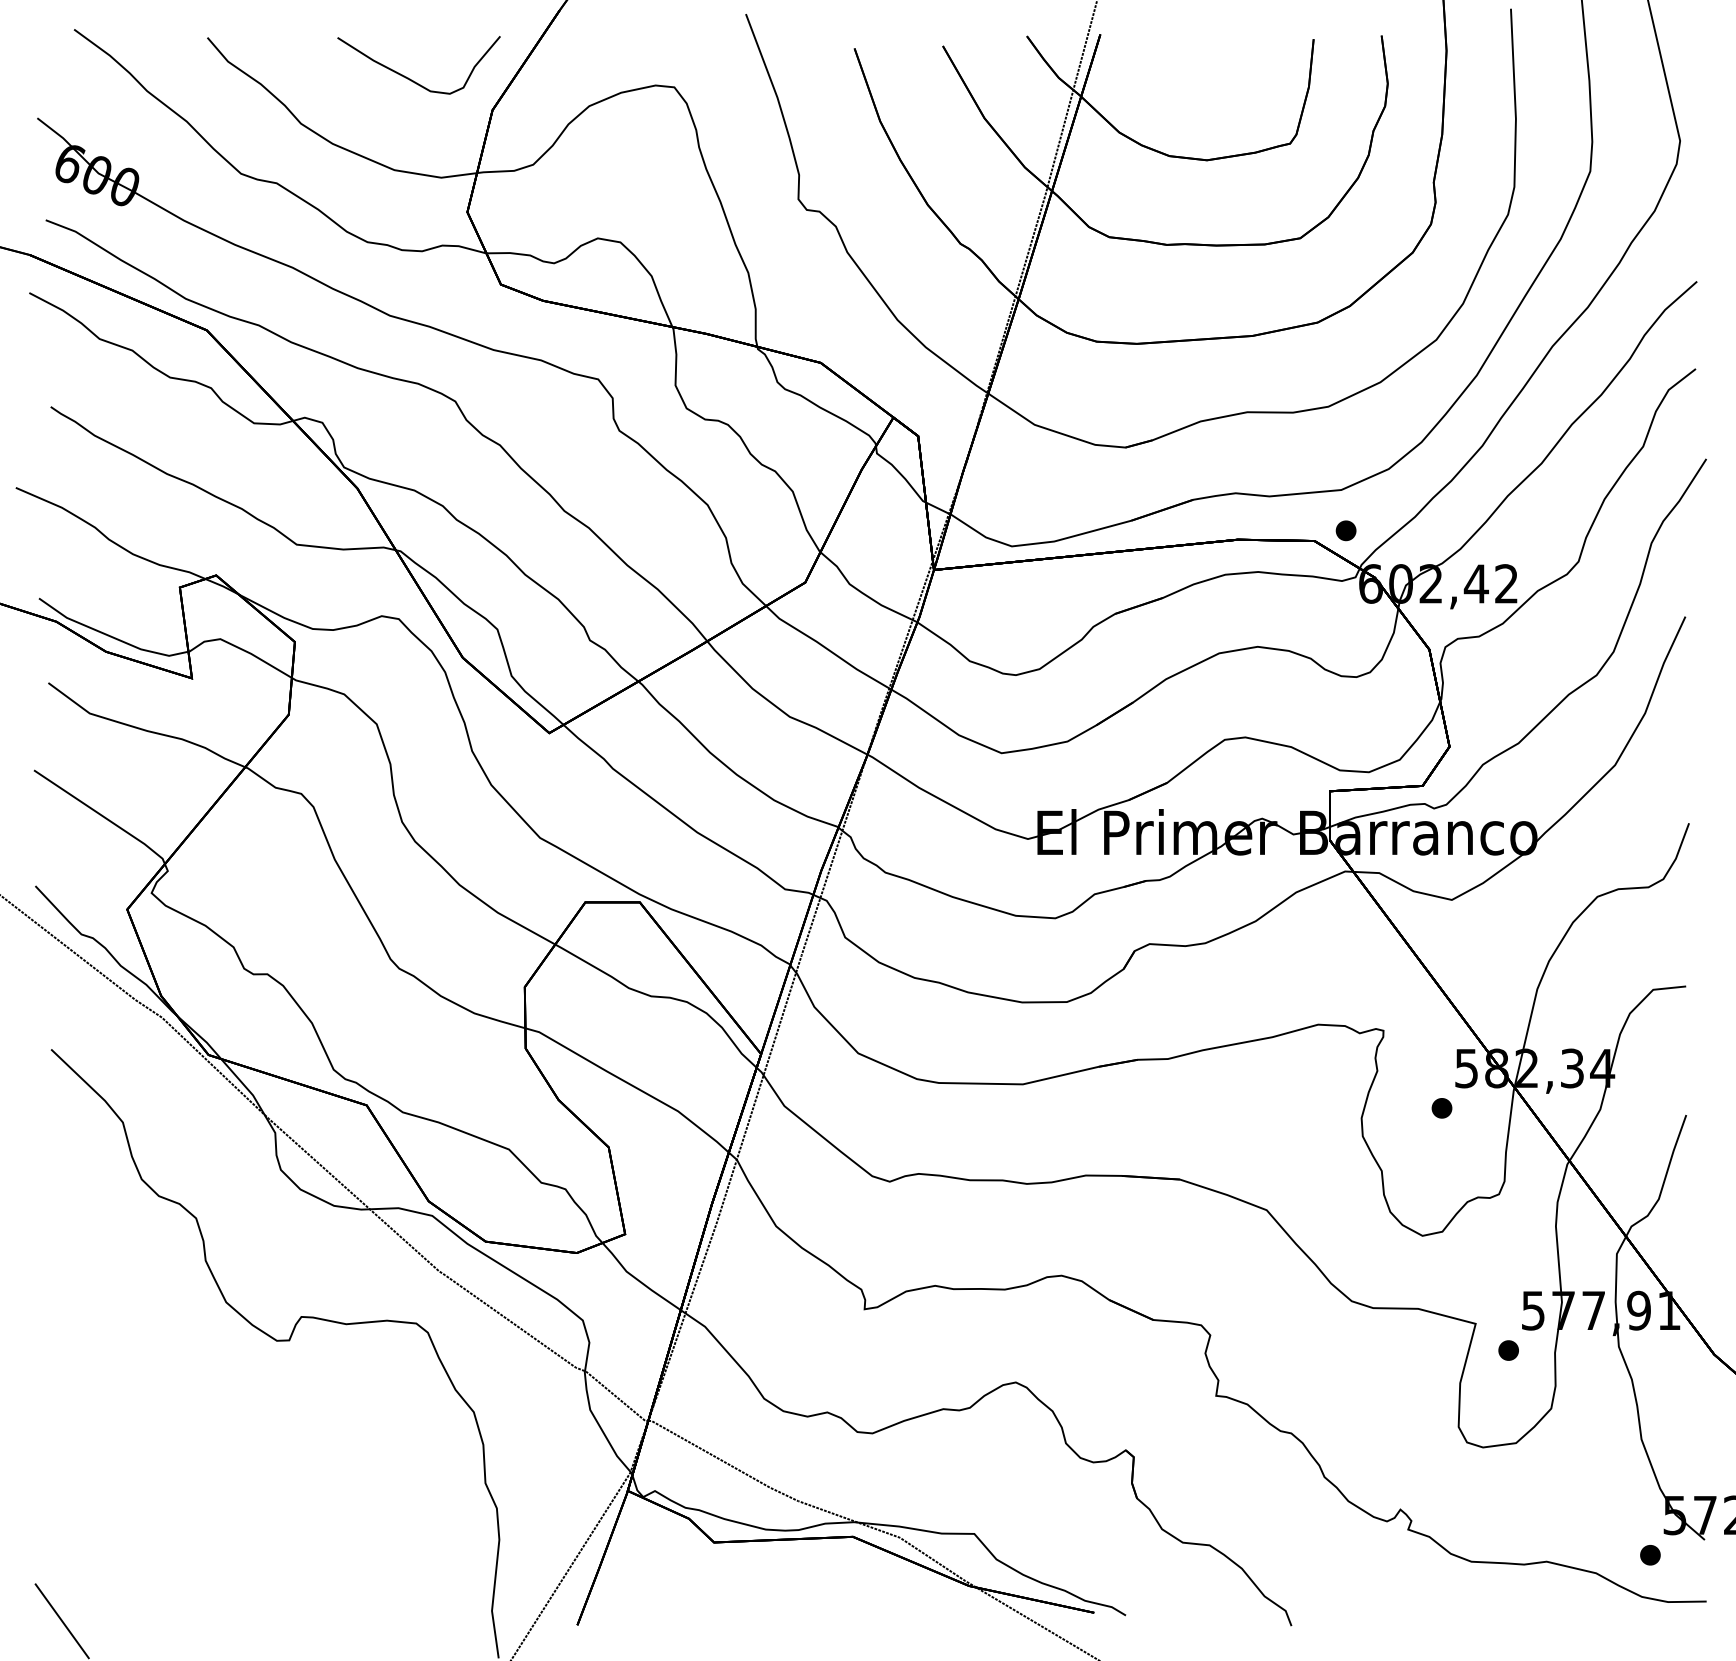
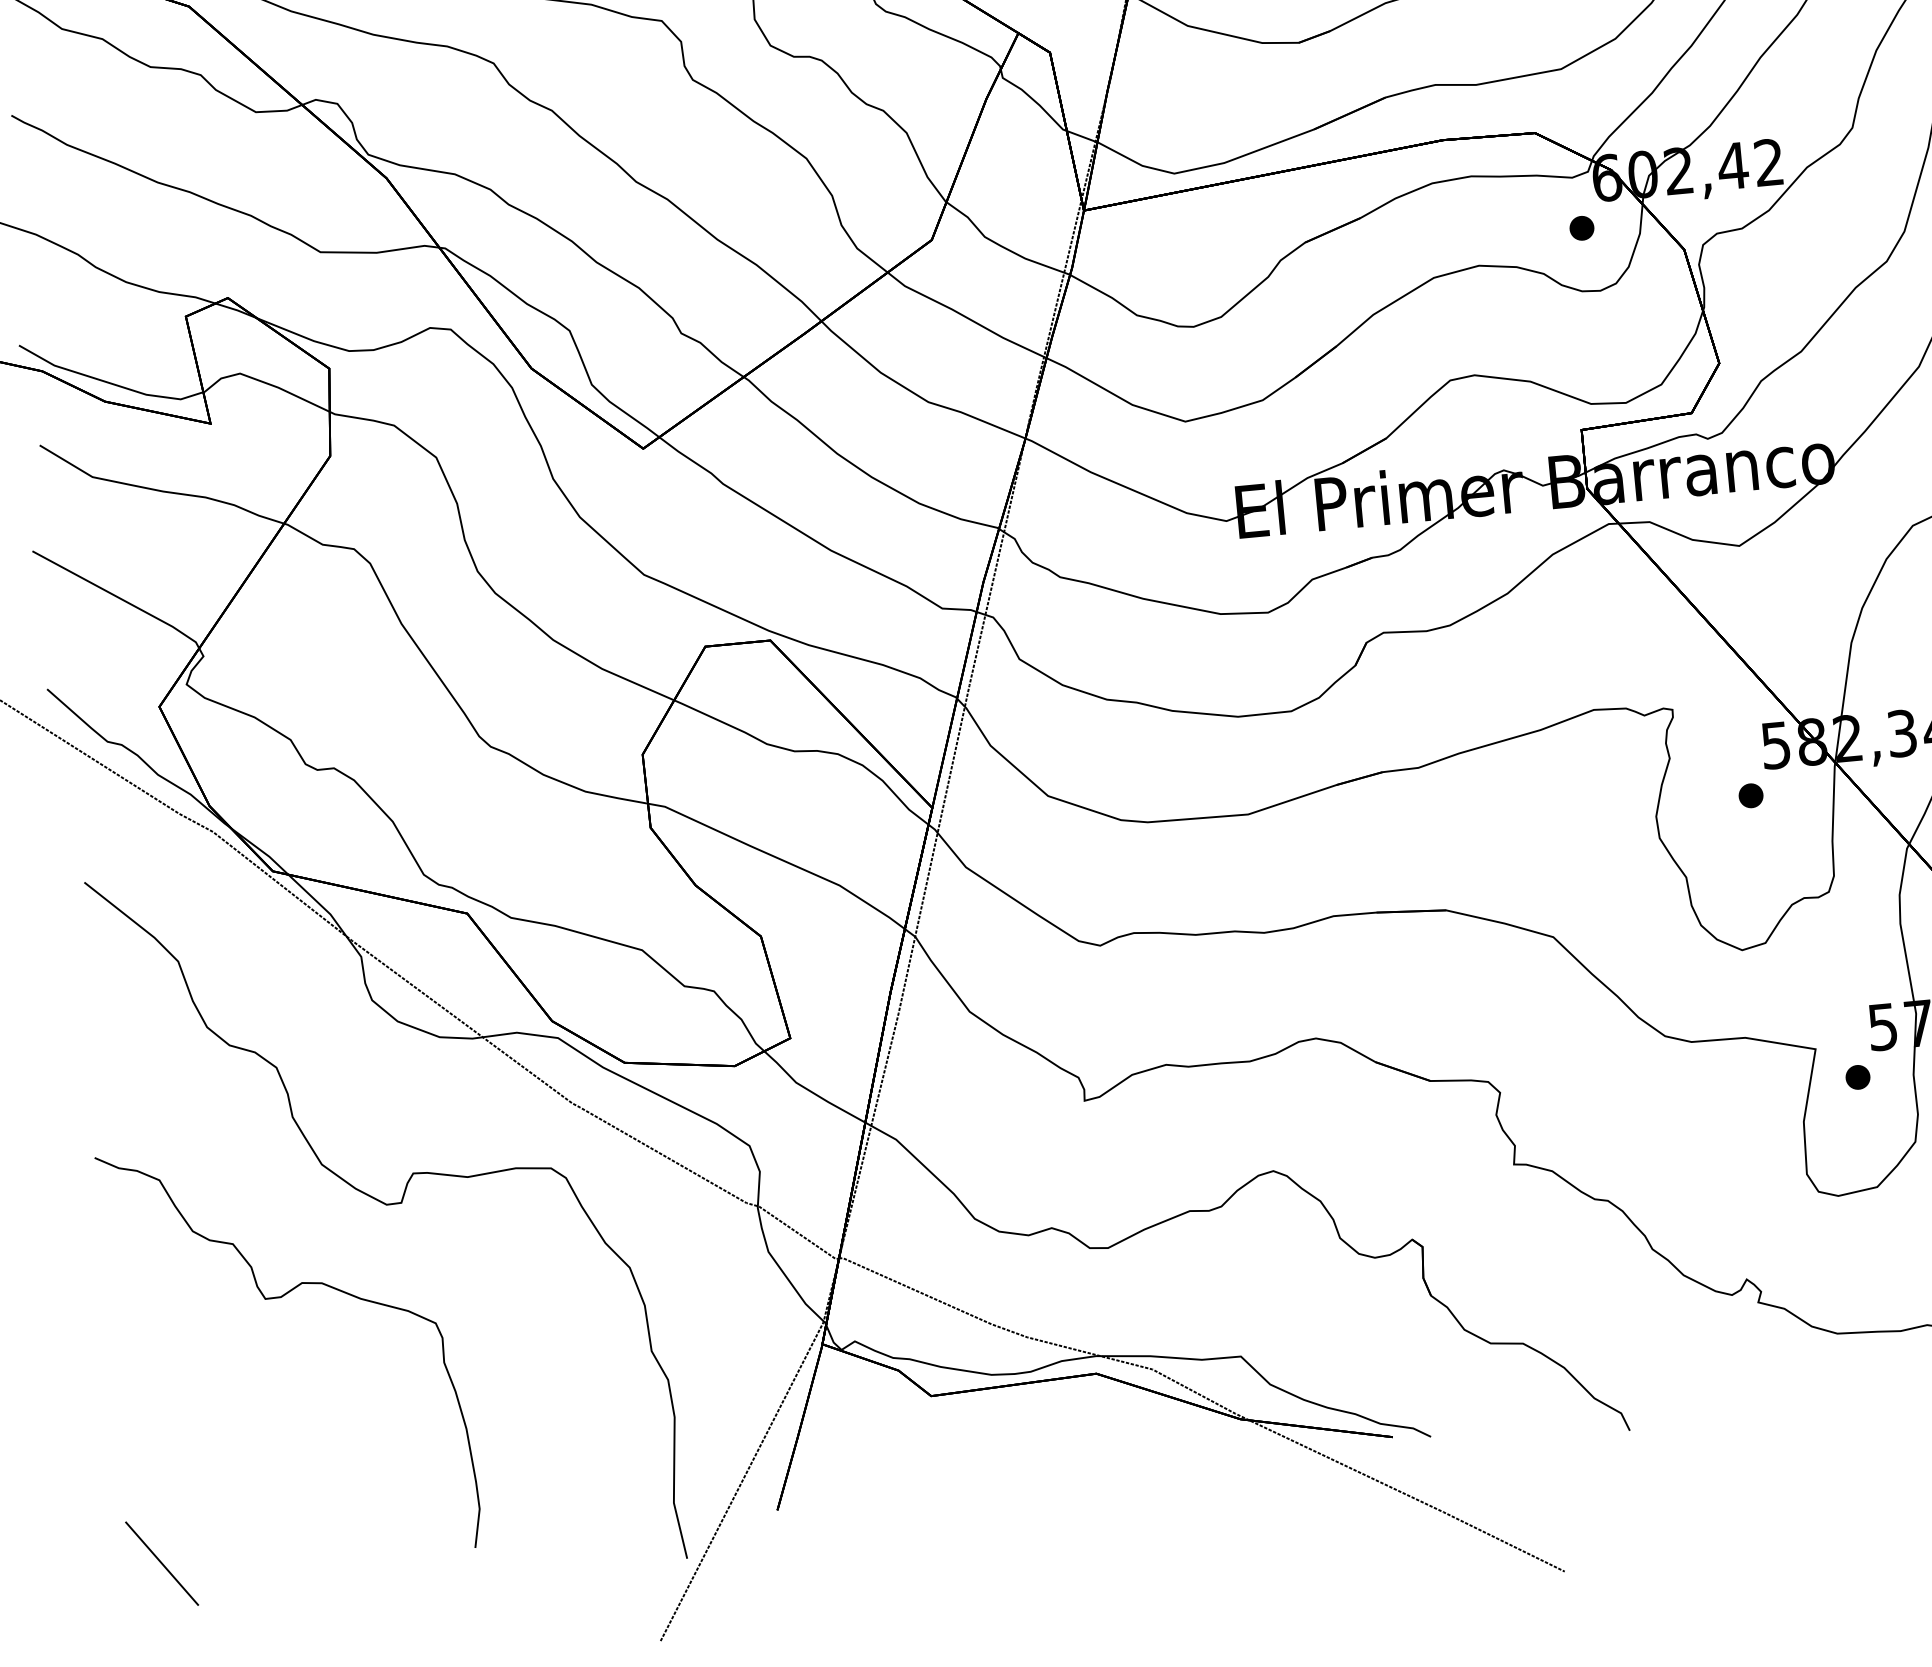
part: (1345, 530) -> (1581, 228), moved
part: (181, 1410) -> (280, 1298), added

